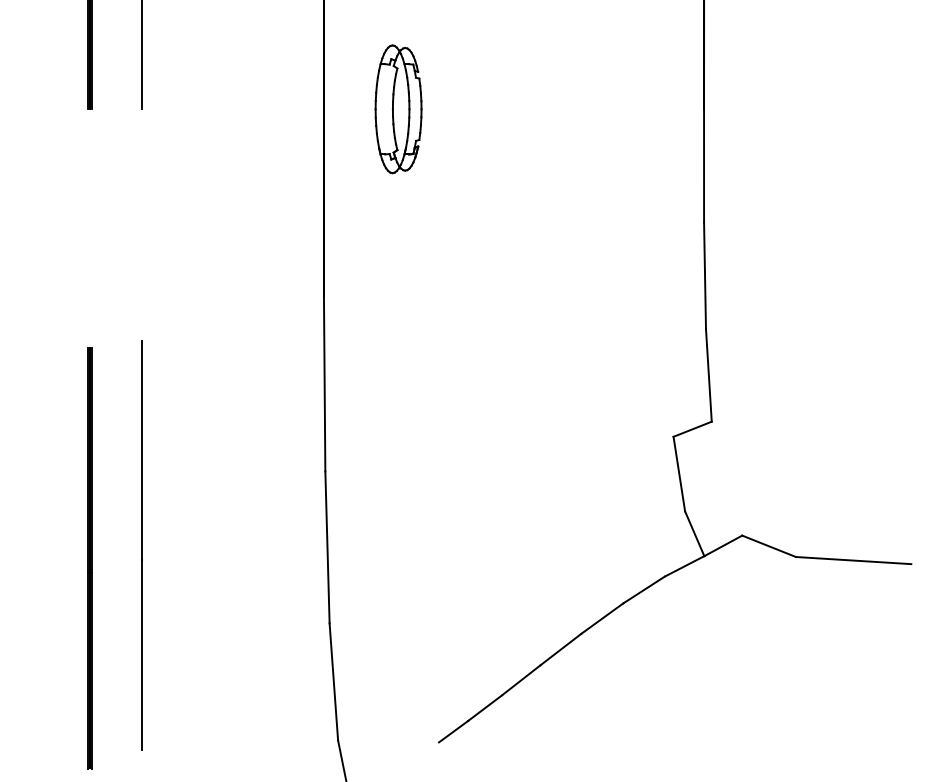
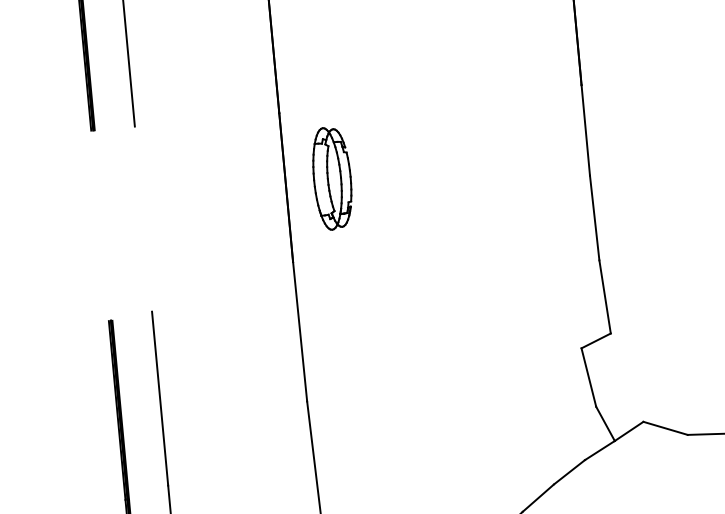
part: (398, 109) -> (332, 178), moved

